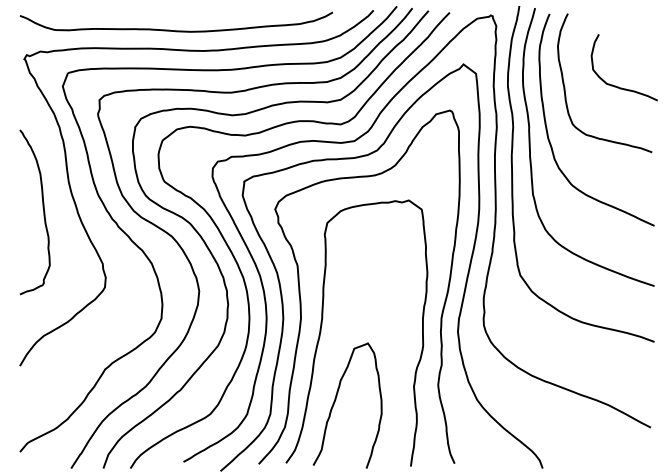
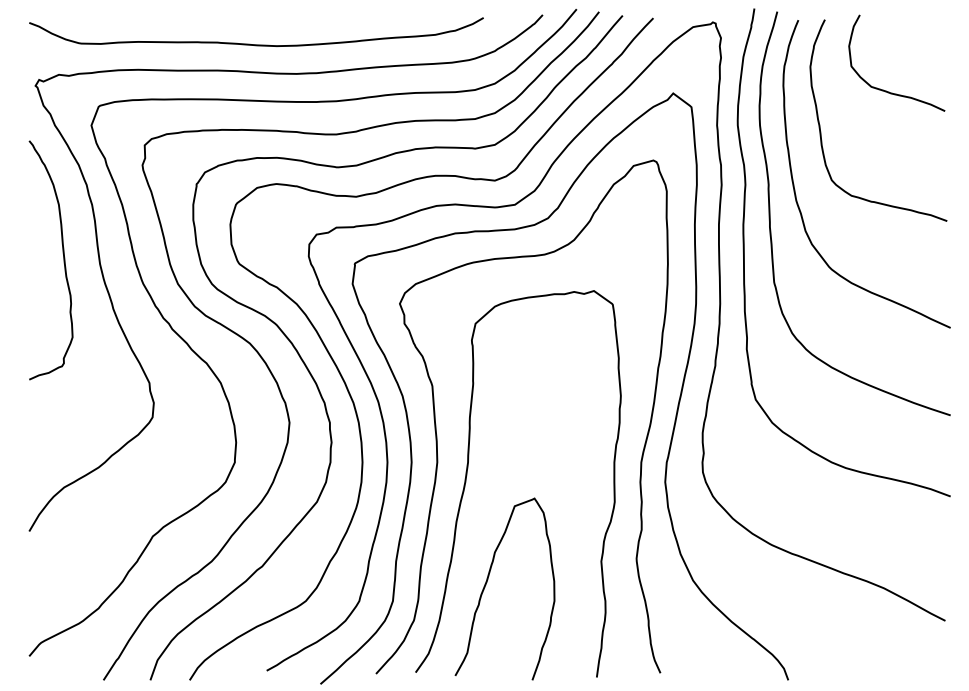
curve: (618, 86) -> (888, 90), moved
curve: (43, 212) -> (63, 260), moved

